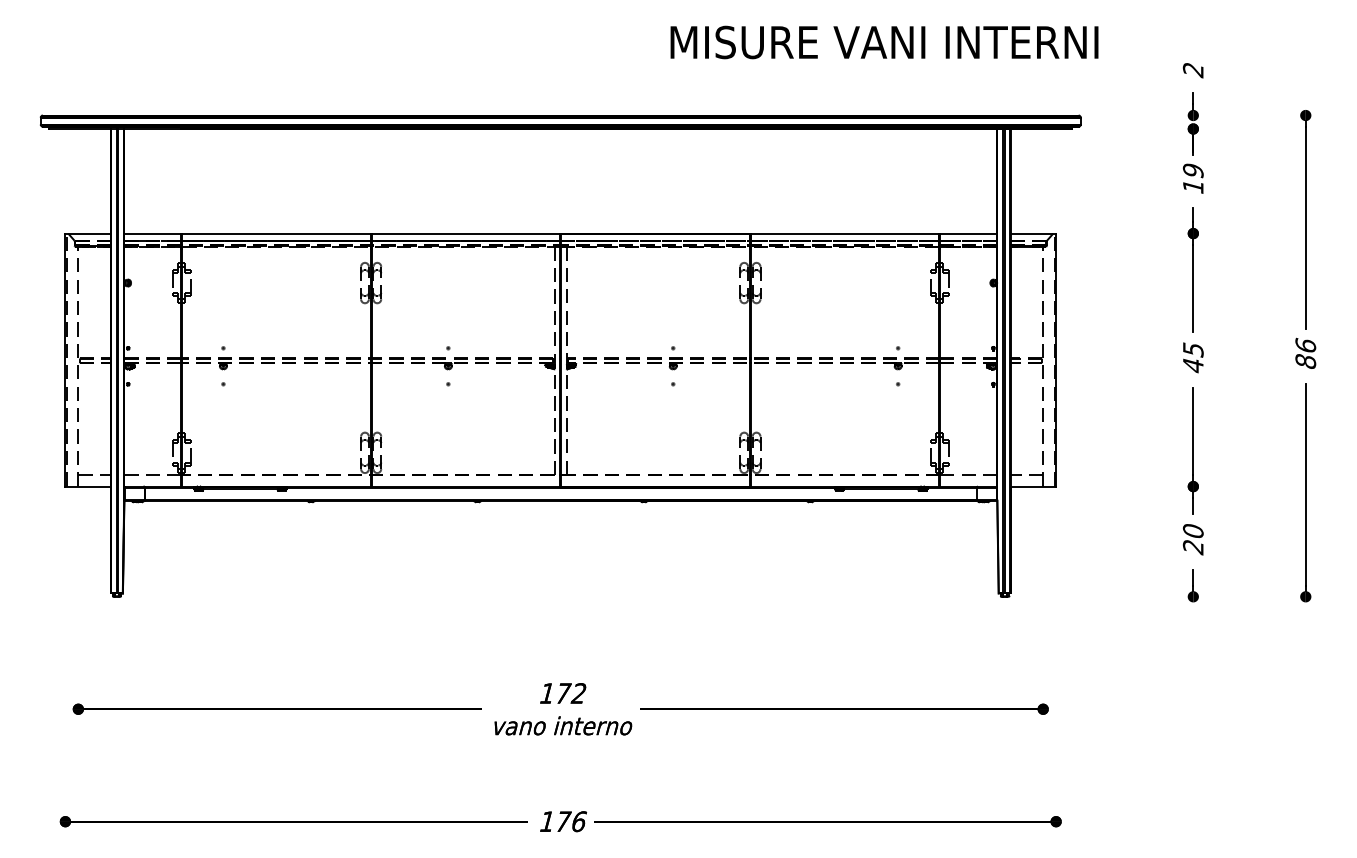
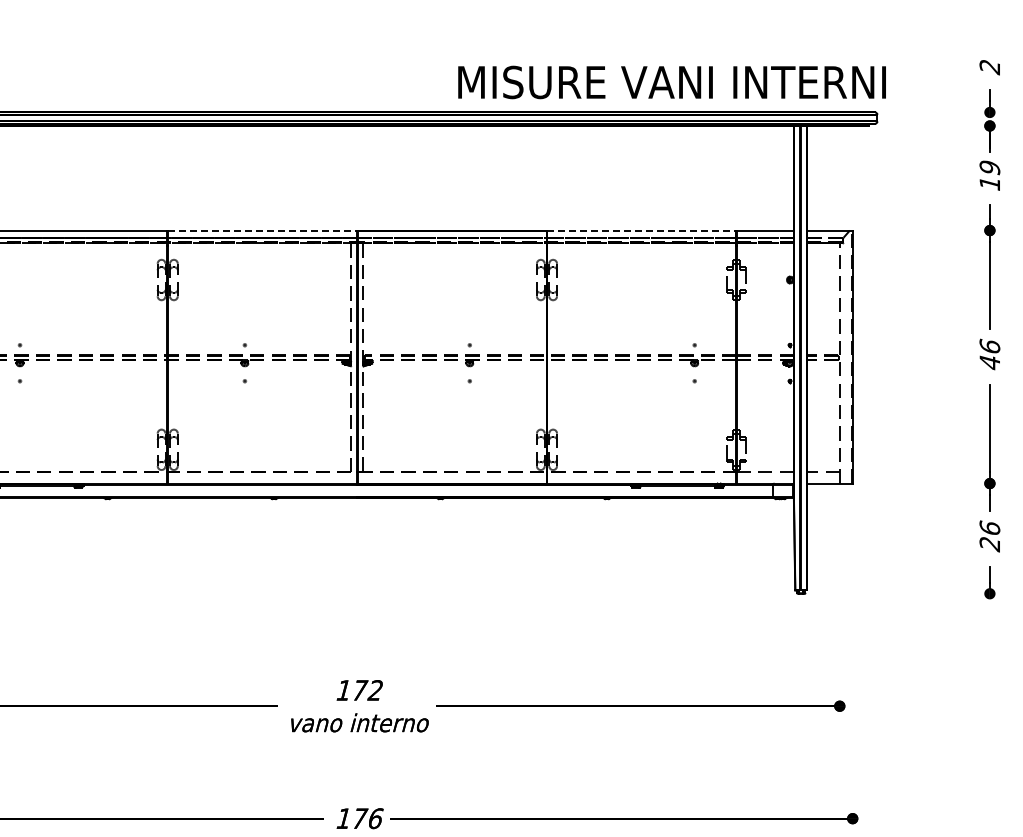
text: (884, 42) -> (672, 82), moved
line: (466, 233) -> (263, 230), solid -> dashed
line: (845, 233) -> (642, 230), solid -> dashed
text: (1192, 349) -> (989, 346), 45 -> 46
text: (1192, 530) -> (989, 527), 20 -> 26

